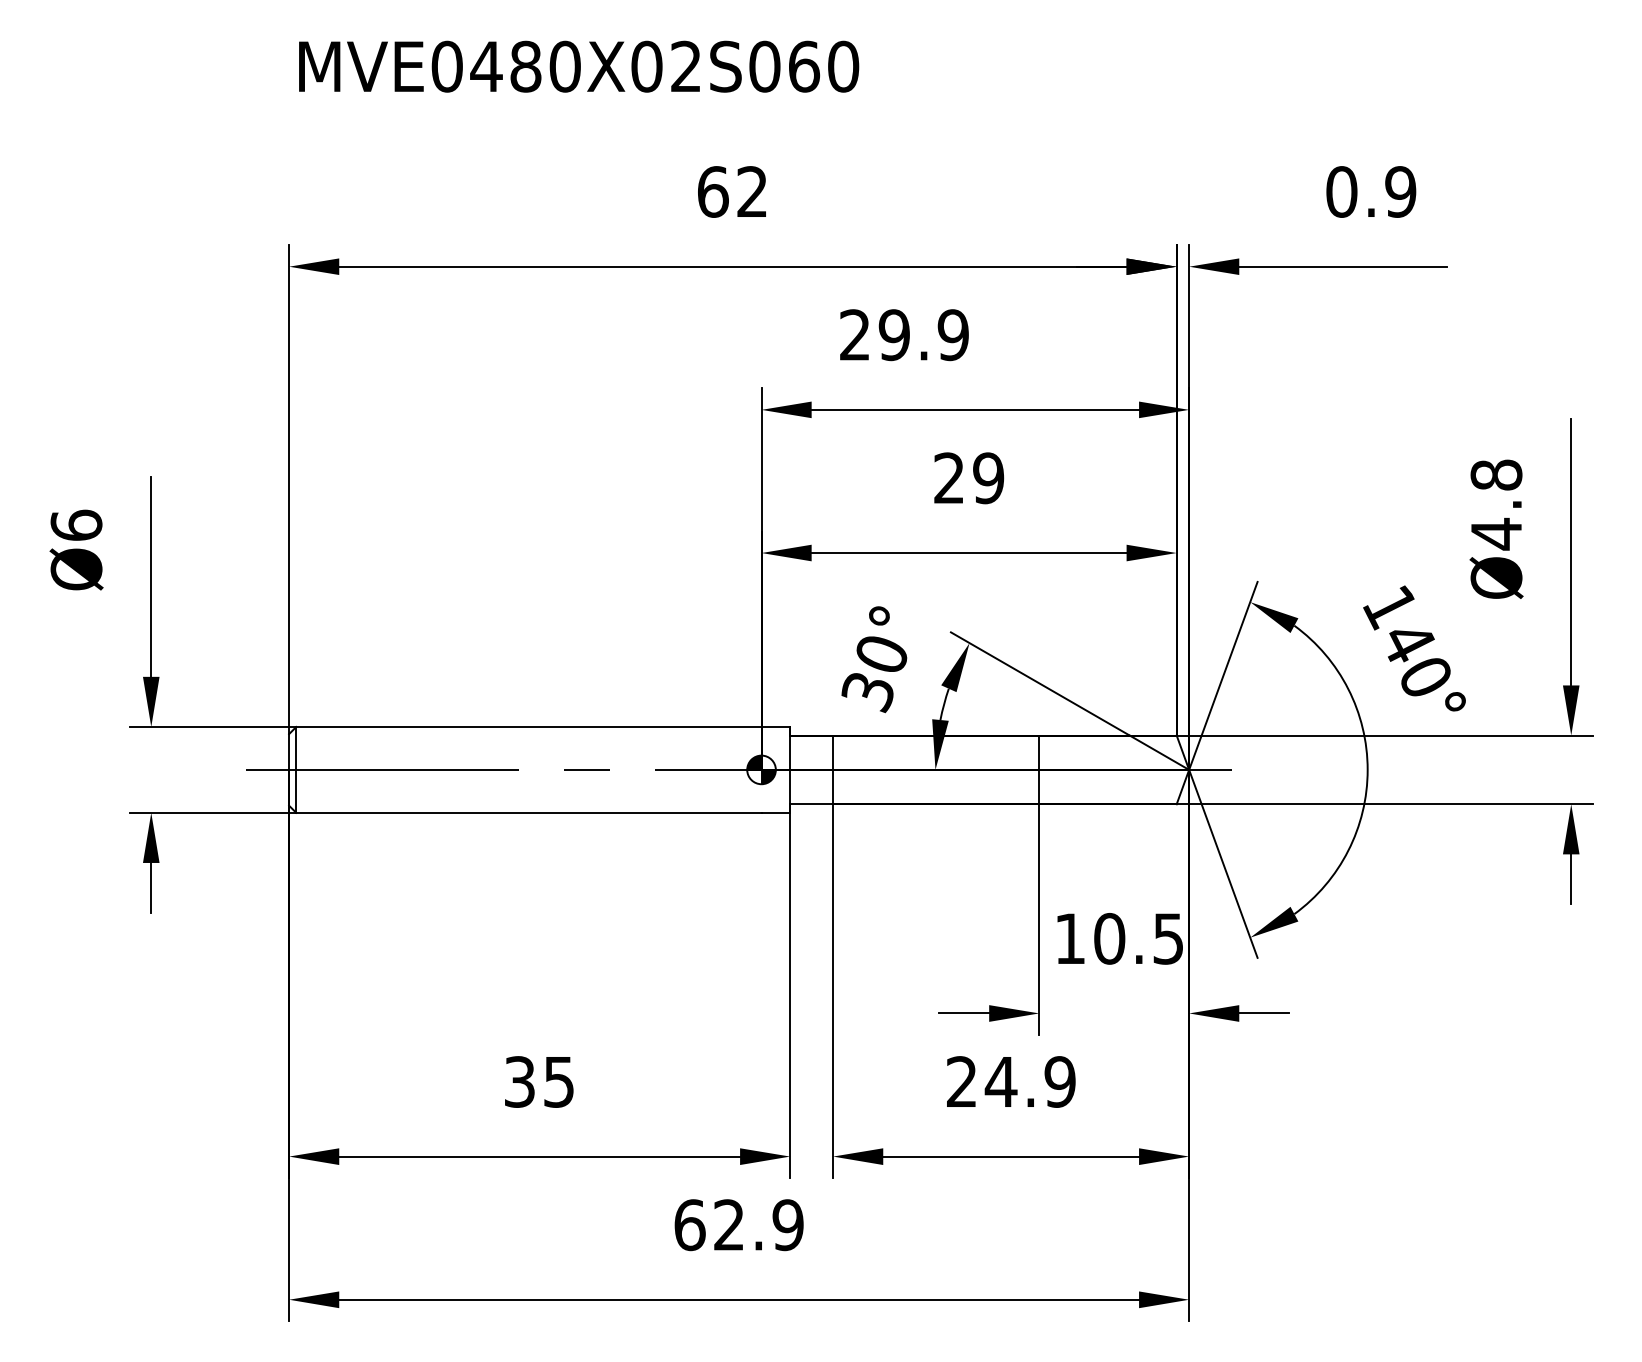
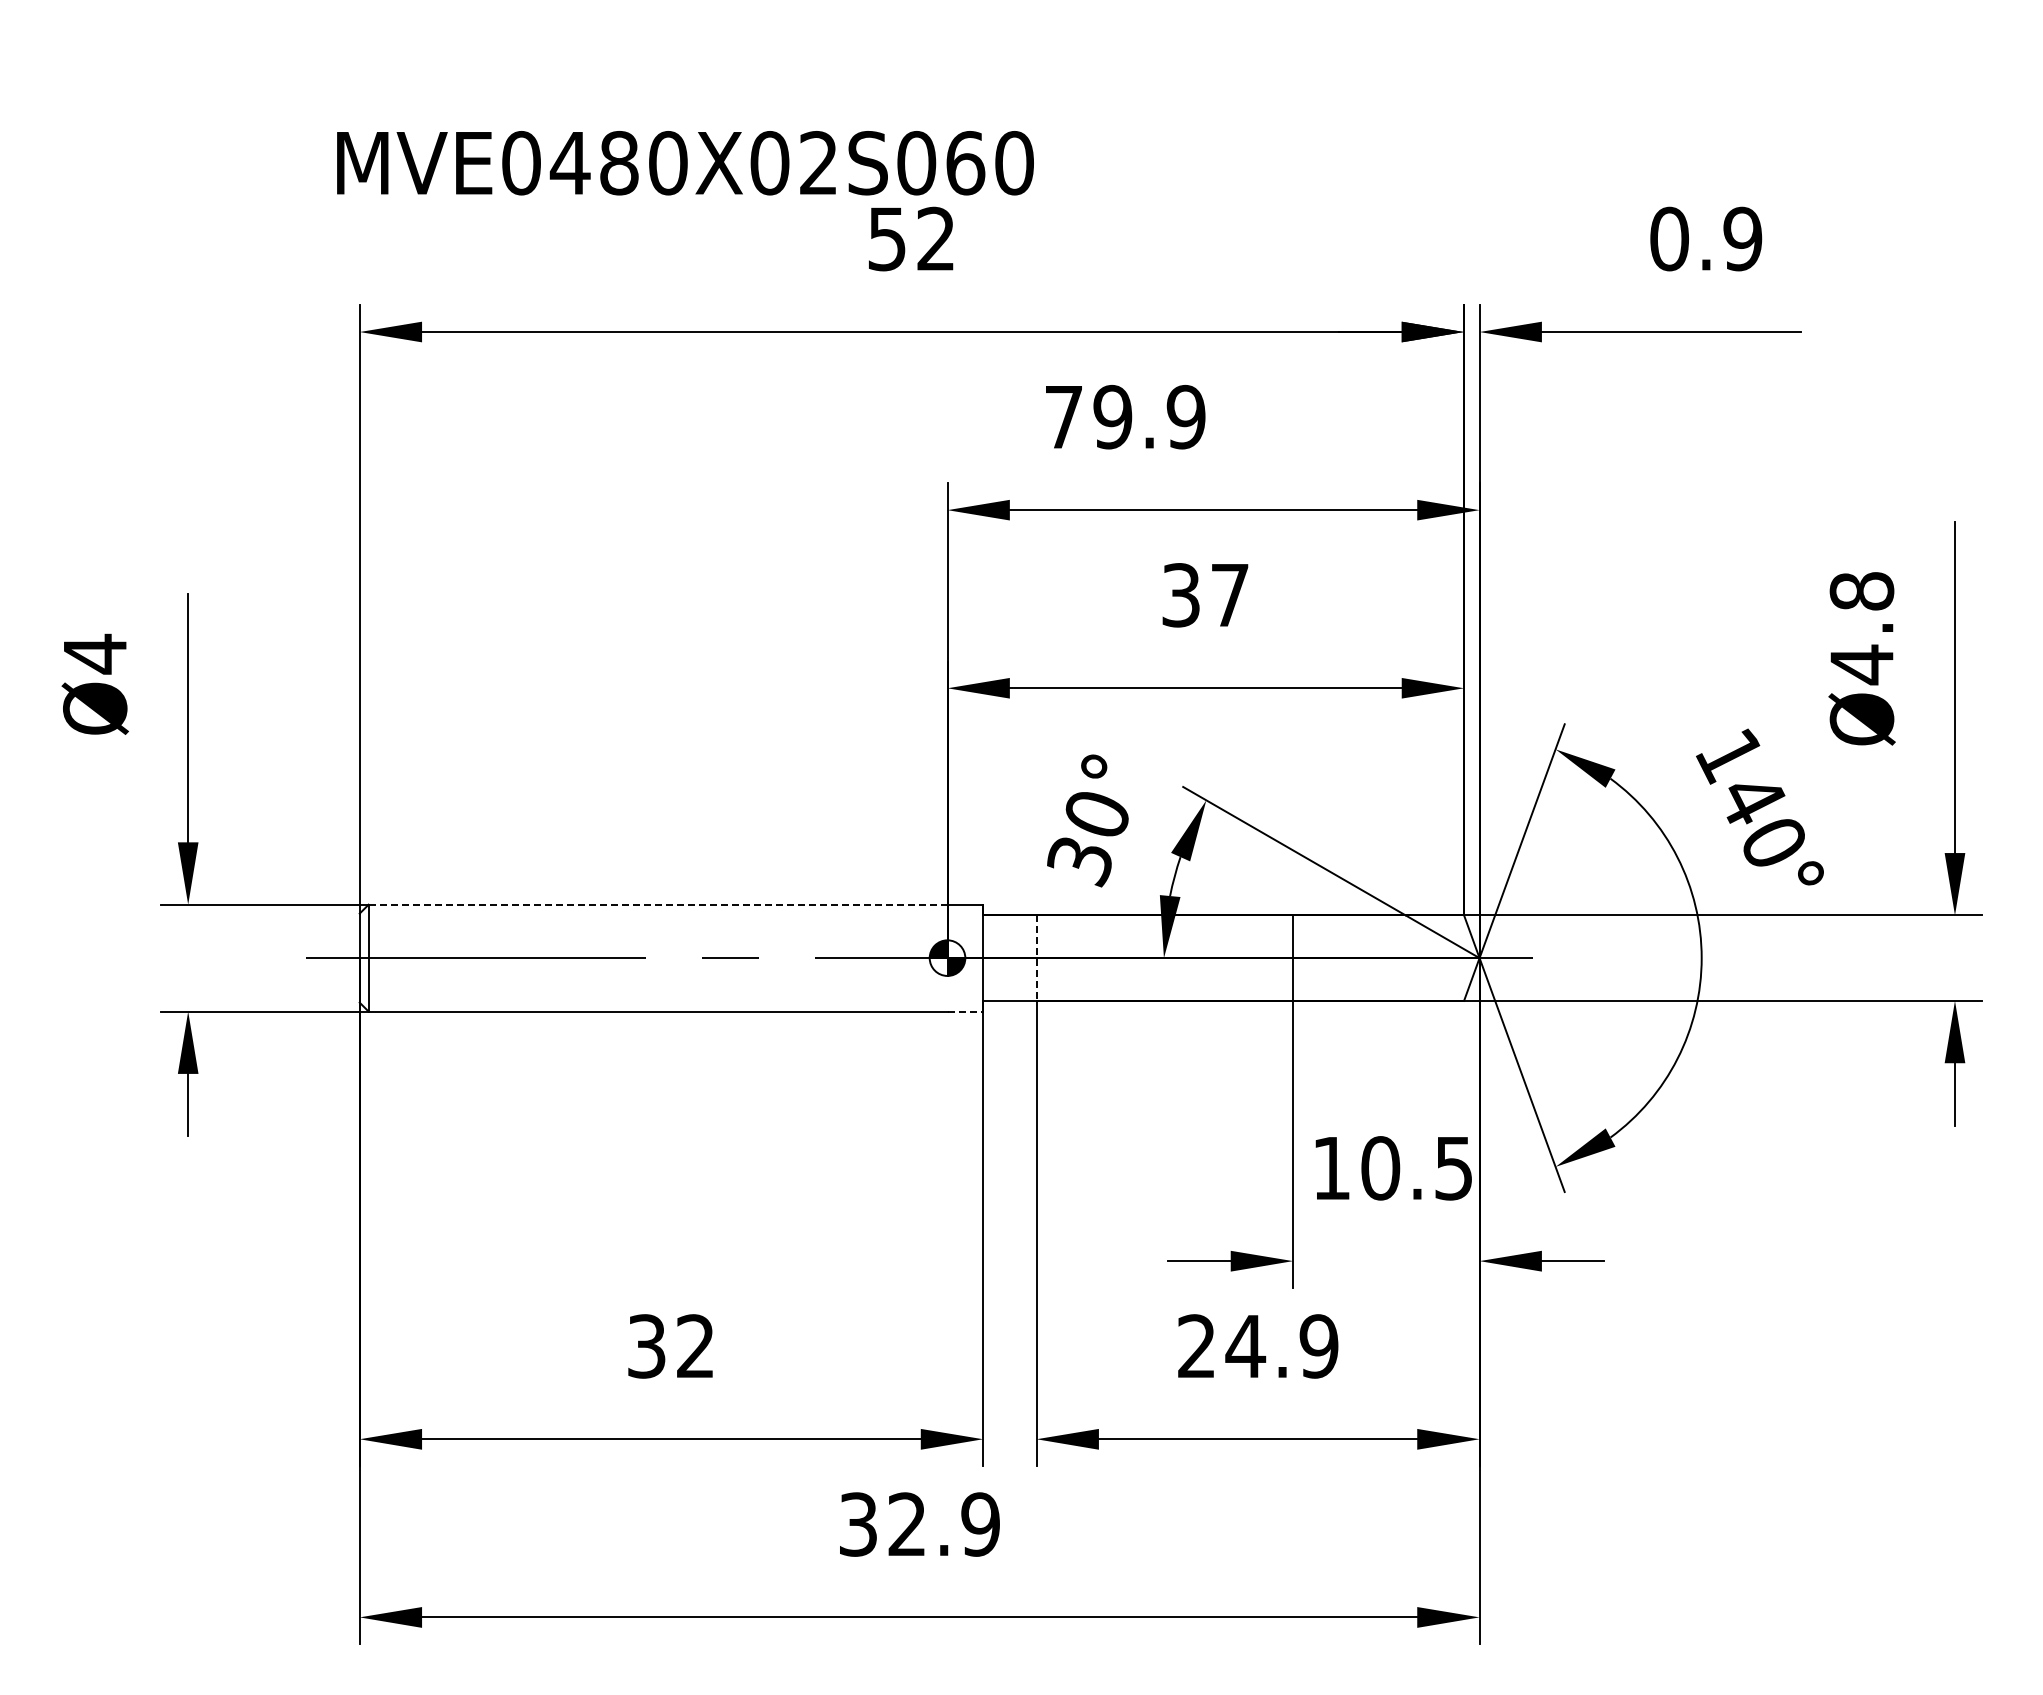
text: (579, 66) -> (685, 163), moved
text: (713, 191) -> (887, 238), 62 -> 52
text: (854, 334) -> (1063, 416), 29.9 -> 79.9
text: (968, 478) -> (1205, 595), 29 -> 37
text: (76, 525) -> (95, 653), Ø6 -> Ø4
line: (528, 726) -> (657, 904), solid -> dashed
line: (833, 770) -> (1036, 958), solid -> dashed
line: (775, 812) -> (965, 1011), solid -> dashed
text: (558, 1082) -> (695, 1346), 35 -> 32
text: (689, 1225) -> (858, 1524), 62.9 -> 32.9

